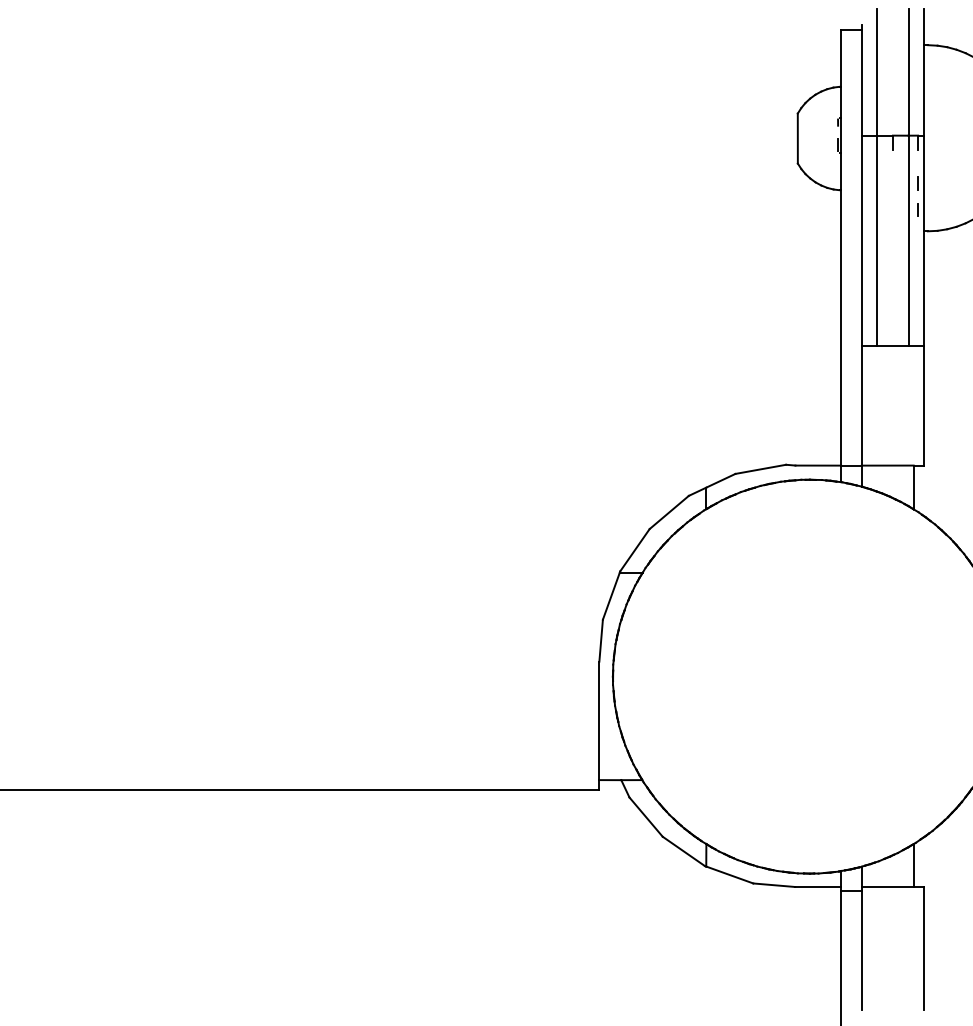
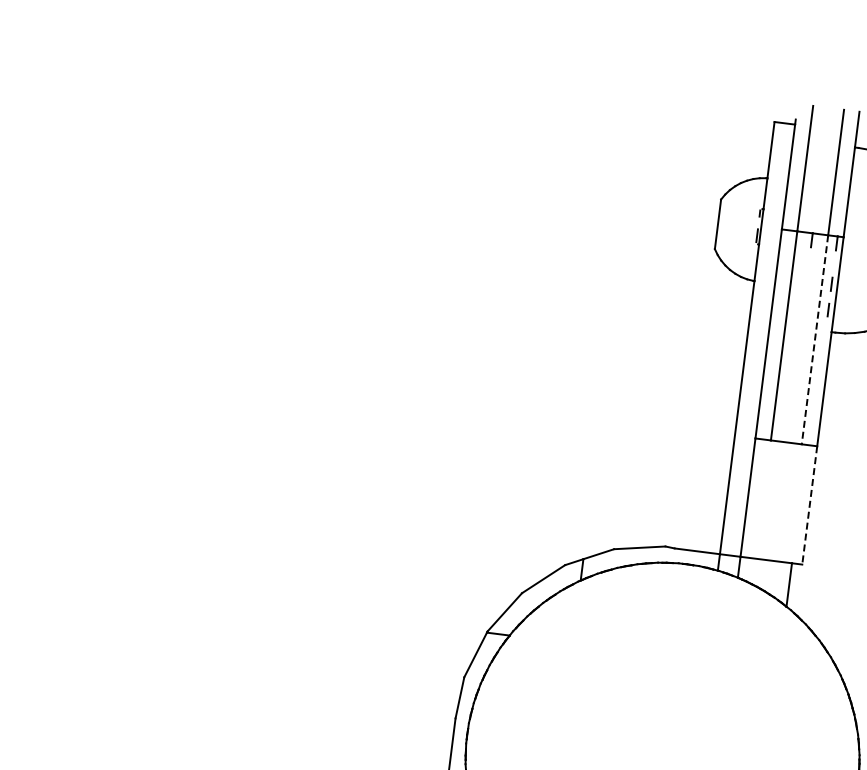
line: (908, 241) -> (814, 340), solid -> dashed
line: (924, 405) -> (810, 505), solid -> dashed

